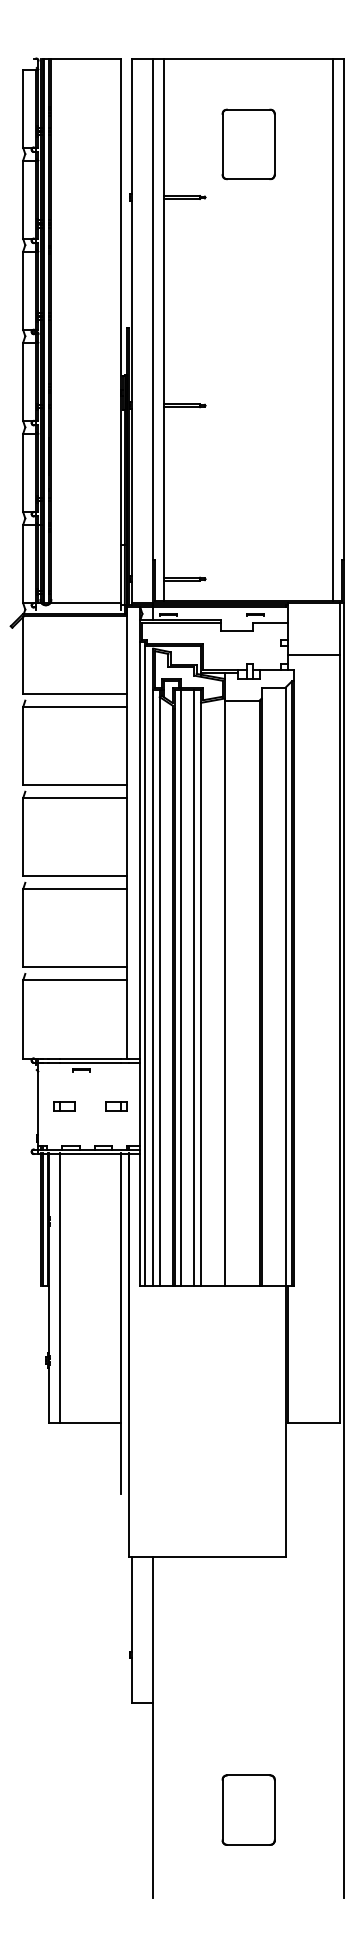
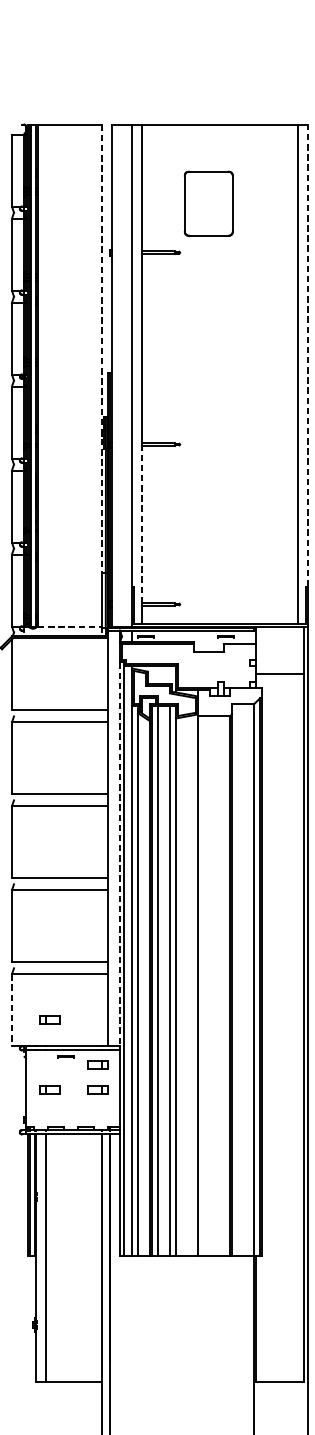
part: (248, 144) -> (208, 203), moved
line: (120, 301) -> (101, 348), solid -> dashed
line: (344, 309) -> (308, 355), solid -> dashed
line: (164, 491) -> (142, 523), solid -> dashed
line: (86, 603) -> (70, 626), solid -> dashed
line: (140, 850) -> (120, 854), solid -> dashed
line: (23, 1020) -> (12, 1011), solid -> dashed
part: (64, 1030) -> (50, 1020), added
part: (116, 1079) -> (98, 1065), added

